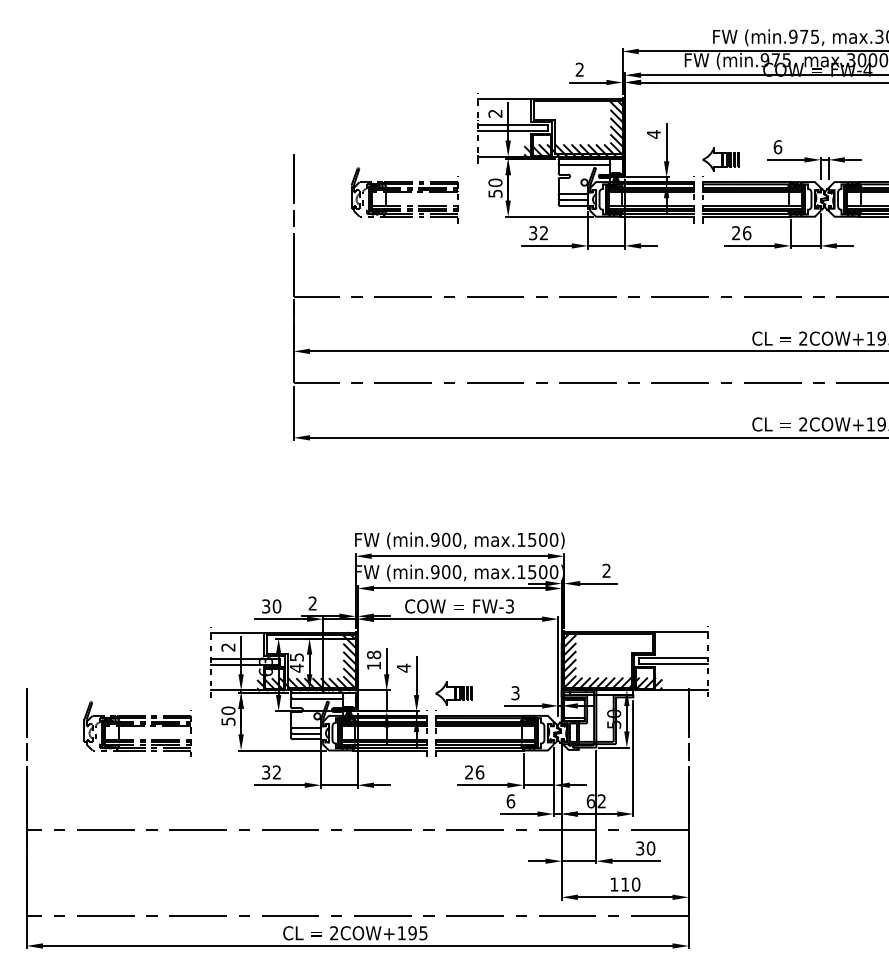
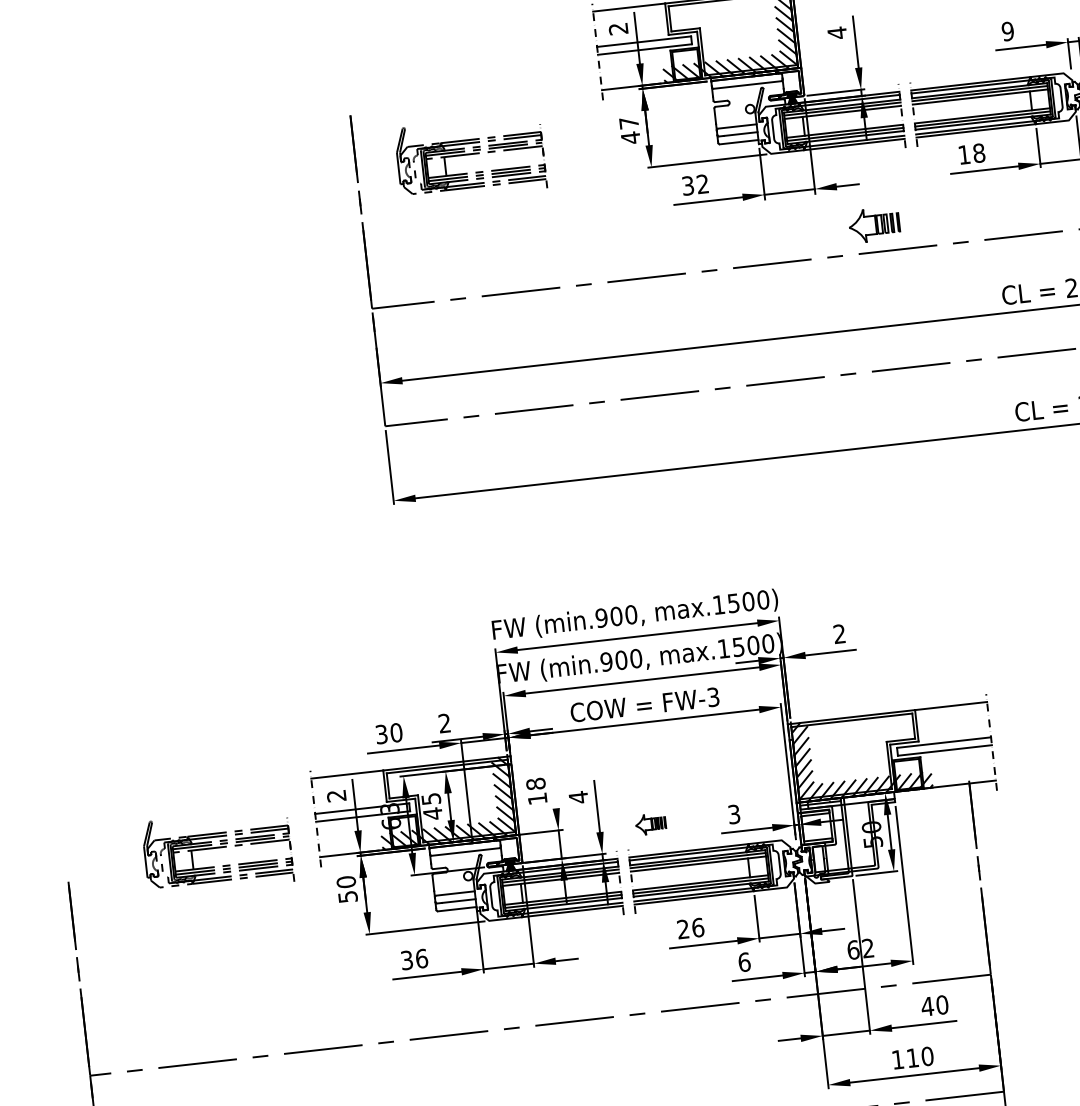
text: (777, 147) -> (1007, 31), 6 -> 9
part: (720, 159) -> (873, 224), moved
text: (495, 188) -> (629, 130), 50 -> 47
part: (404, 195) -> (470, 158), moved
text: (741, 233) -> (971, 154), 26 -> 18
line: (386, 661) -> (553, 790), removed
part: (453, 693) -> (649, 824), size x0.6
part: (137, 728) -> (217, 850), moved
text: (276, 772) -> (421, 958), 32 -> 36
text: (639, 848) -> (926, 1006), 30 -> 40

